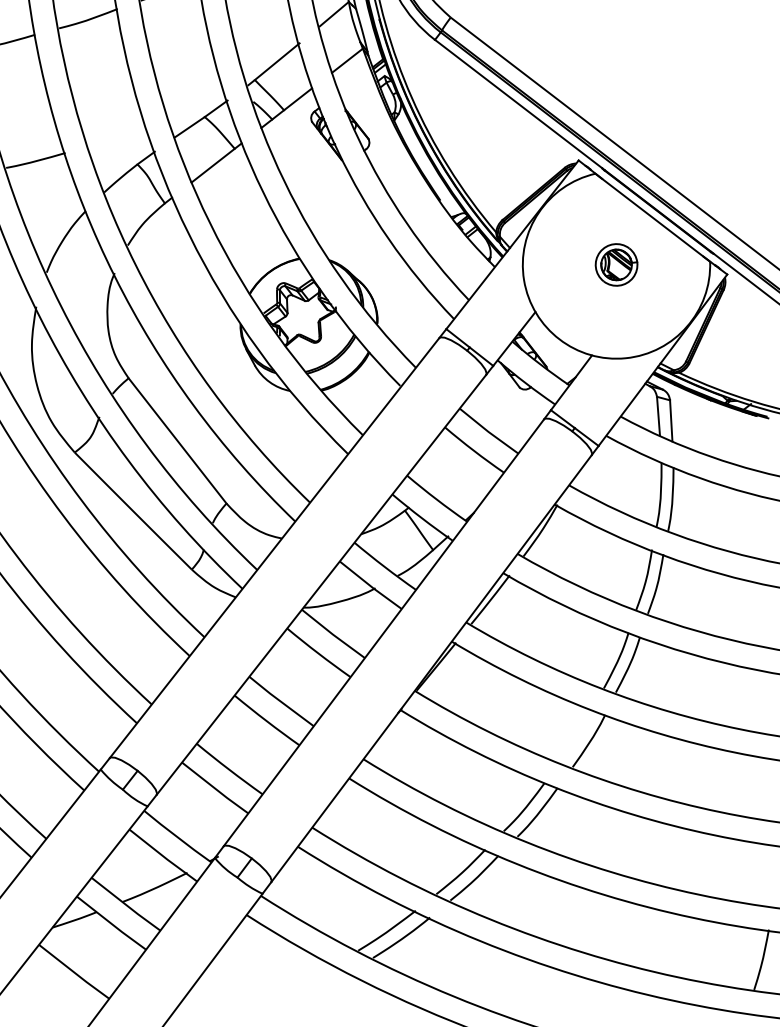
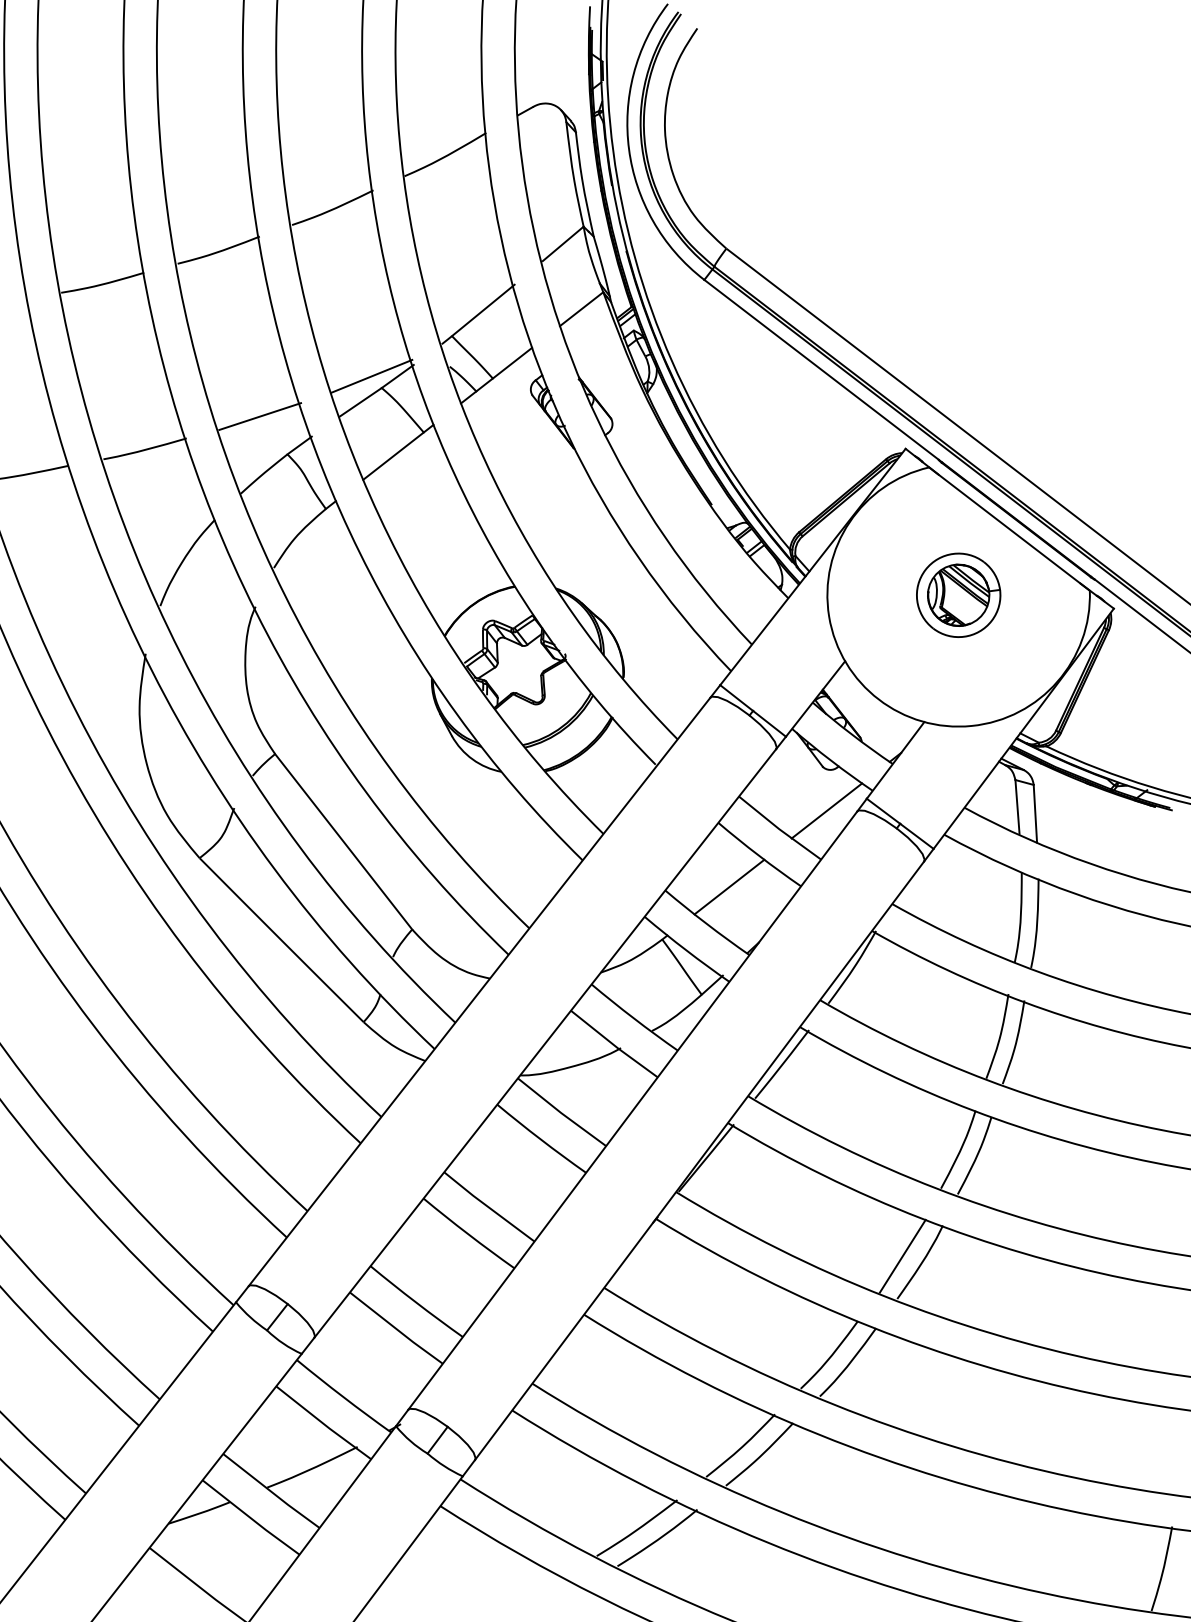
line: (197, 108) -> (371, 375), added
line: (118, 137) -> (260, 416), added
part: (616, 264) -> (958, 594), size x1.43
line: (522, 418) -> (826, 810), added
line: (452, 472) -> (729, 886), added
line: (576, 736) -> (902, 1255), added

